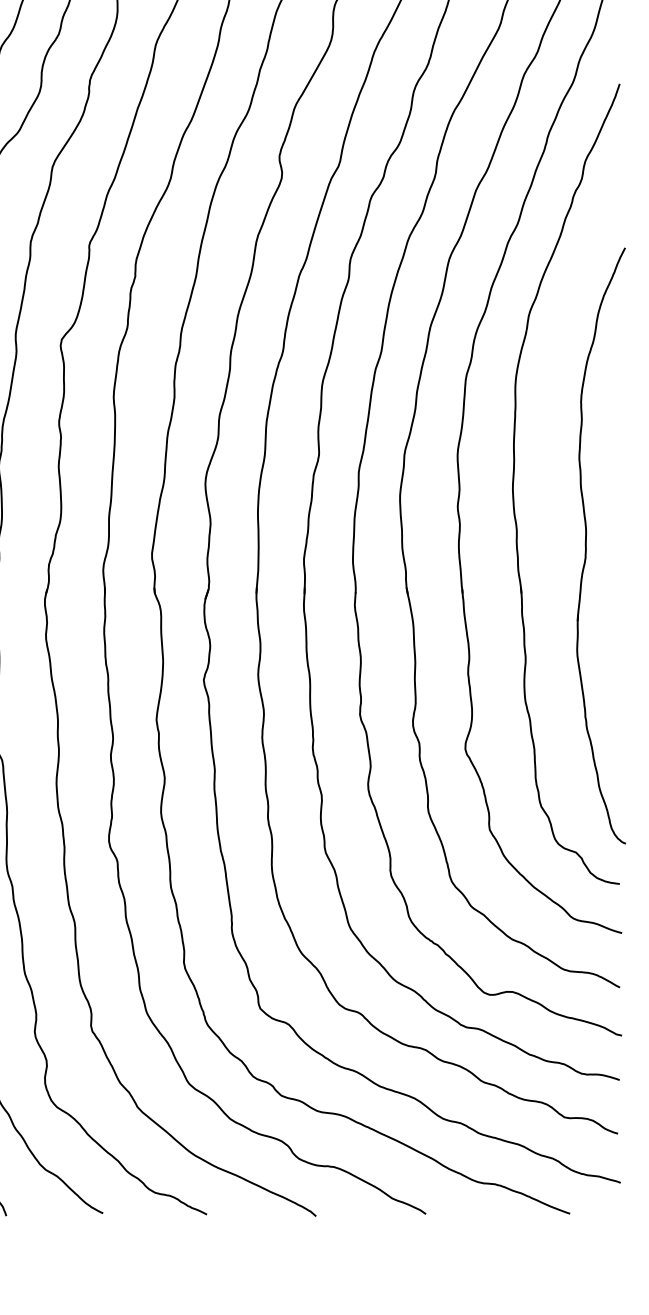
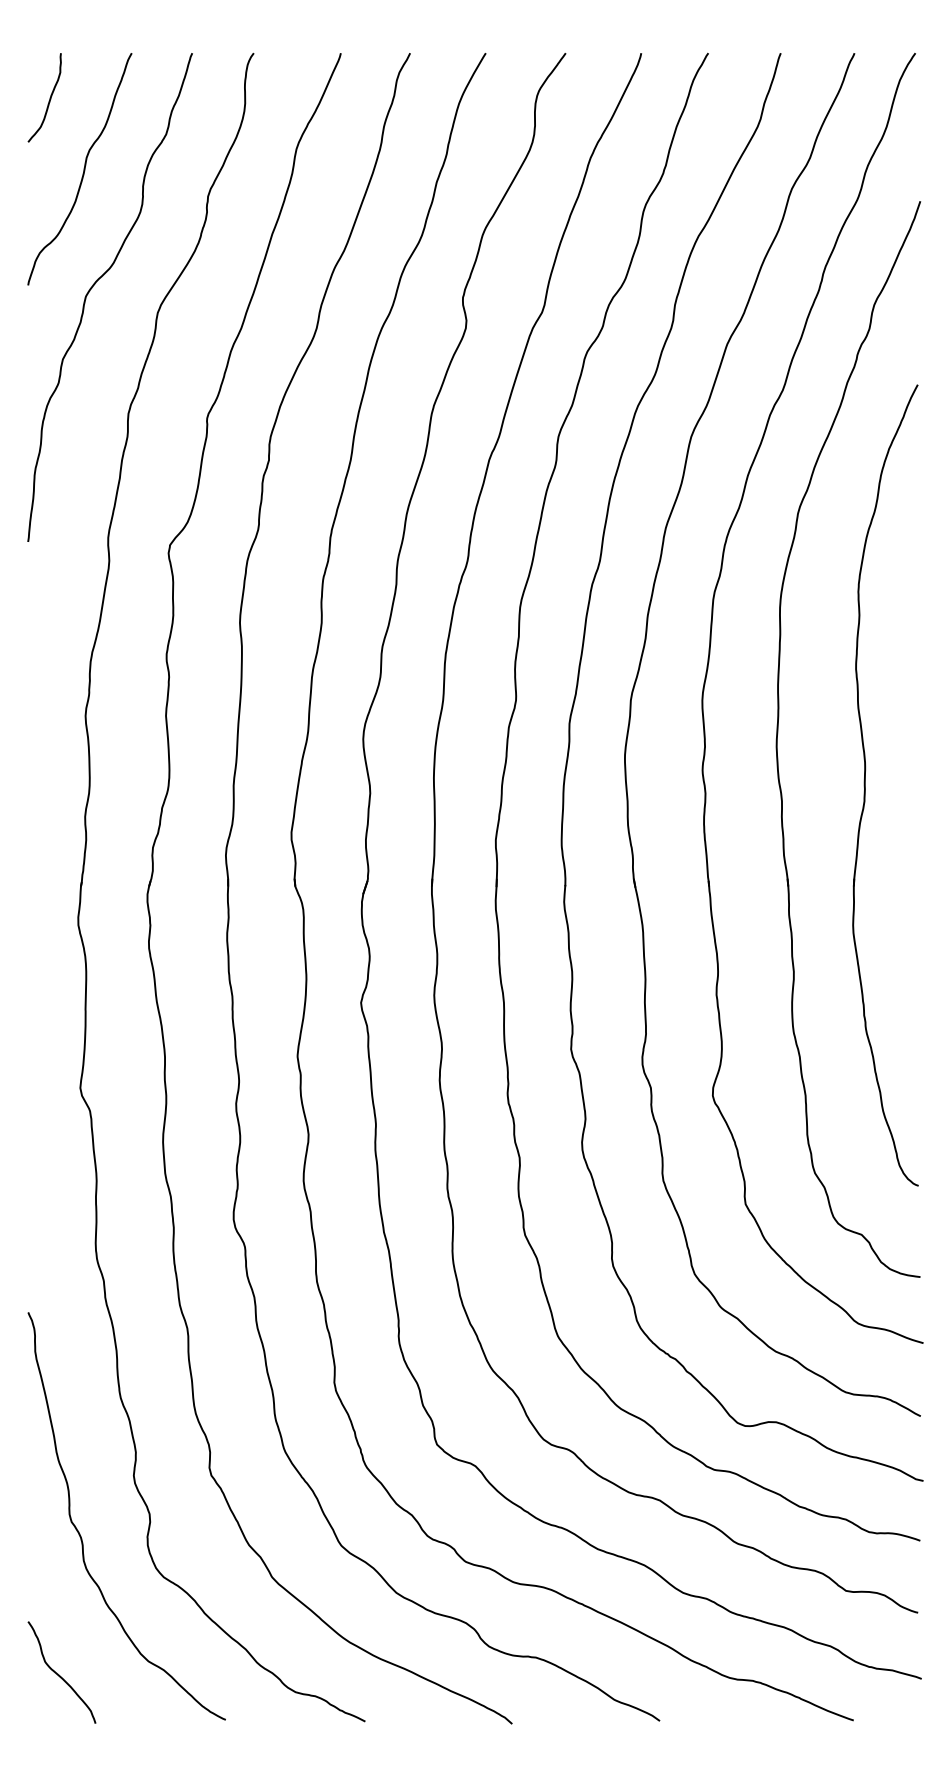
part: (586, 545) -> (865, 785), moved

